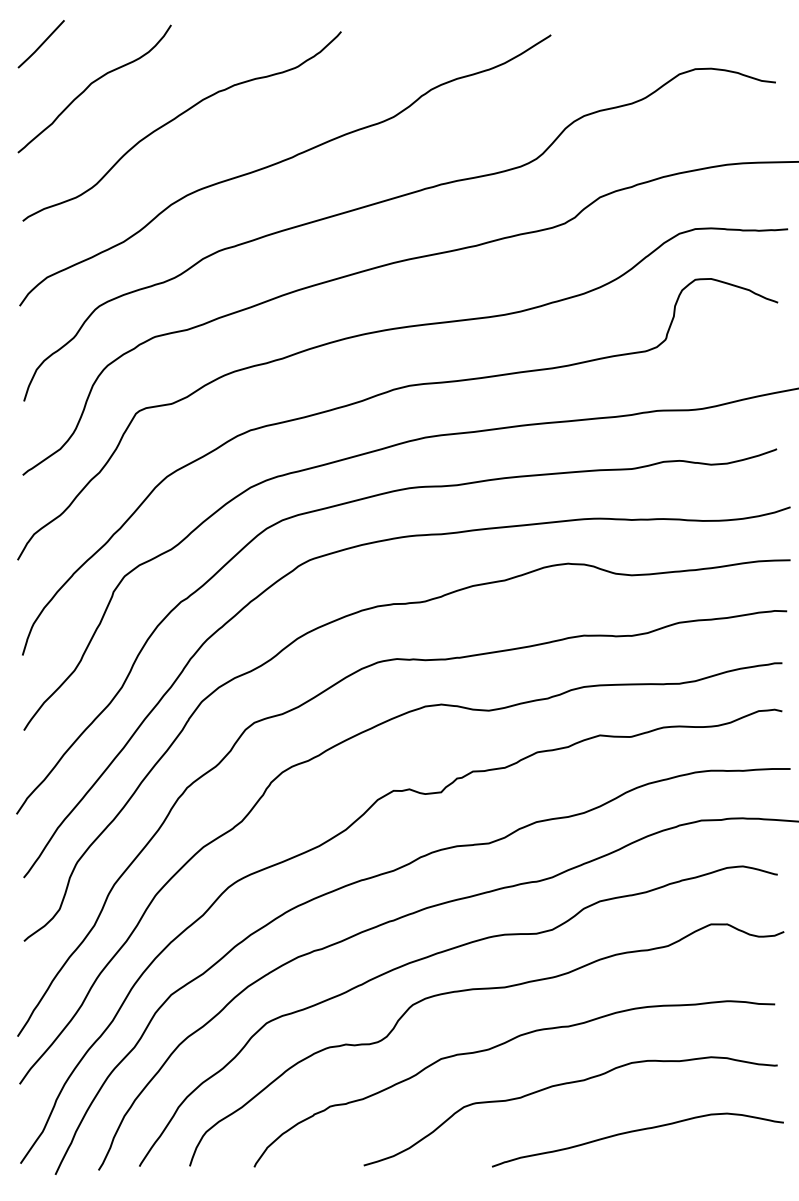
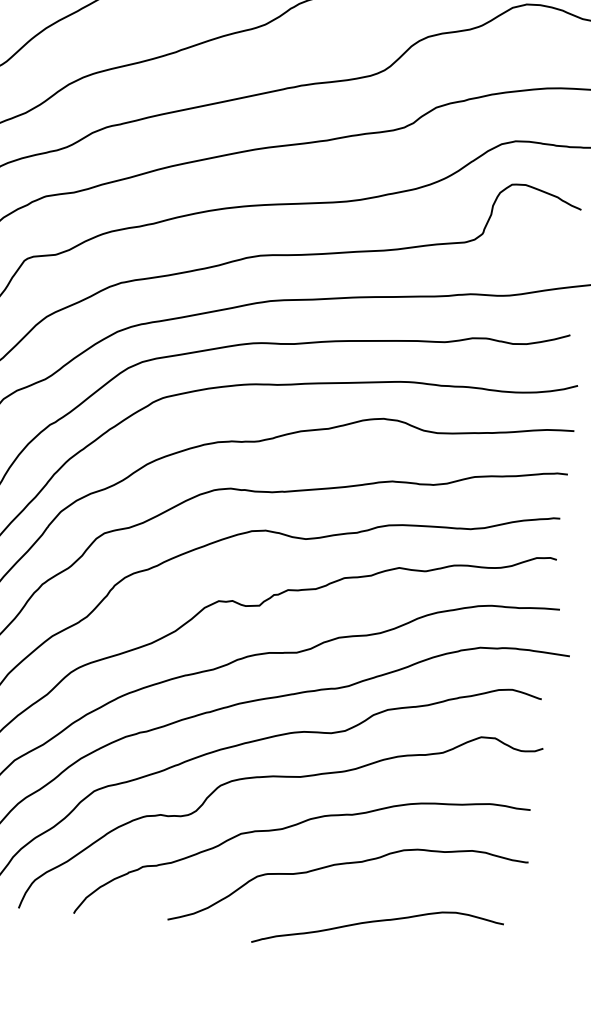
curve: (637, 1131) -> (378, 921), moved

